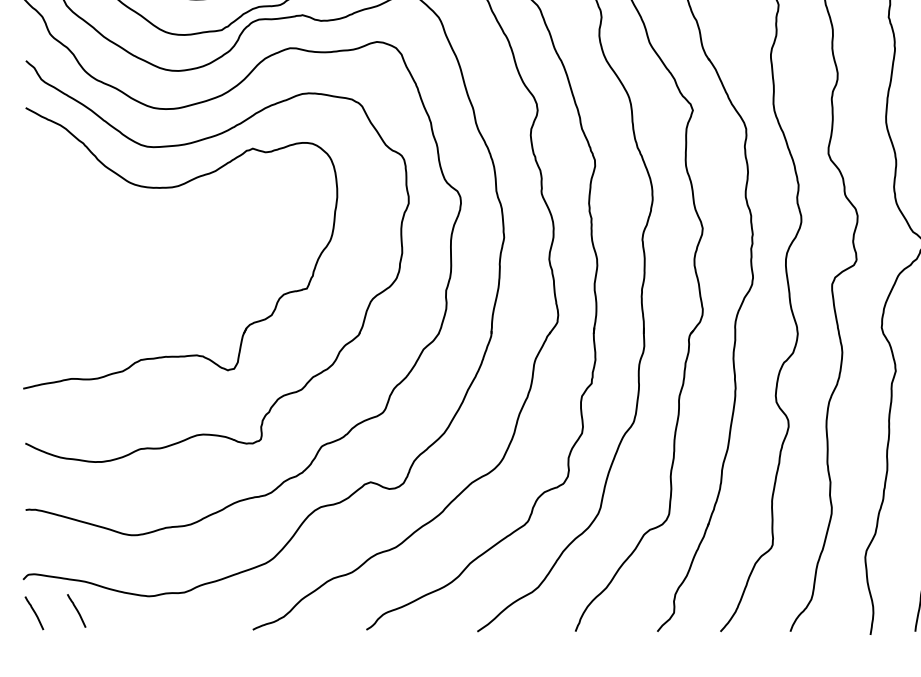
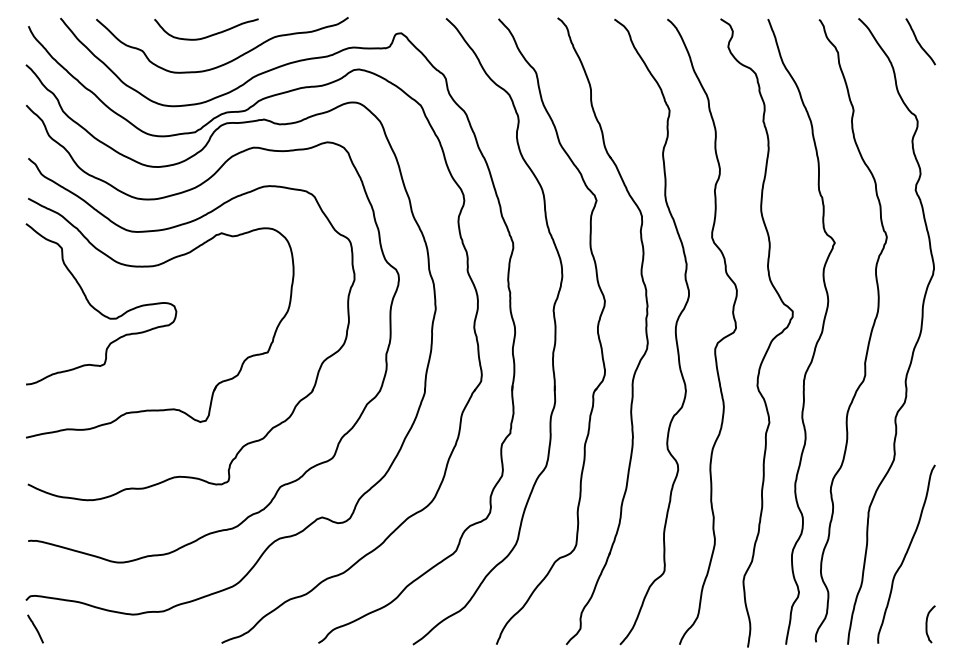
curve: (105, 237) -> (96, 308), added
line: (76, 610) -> (71, 626), removed

